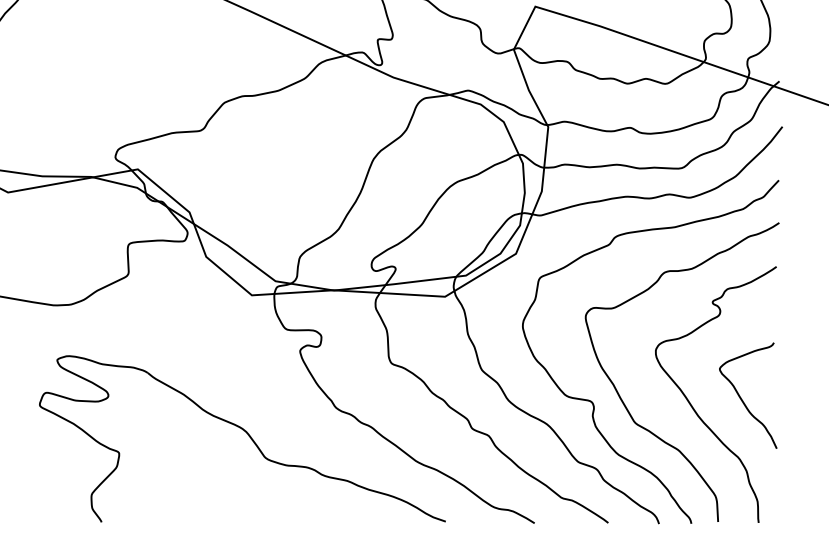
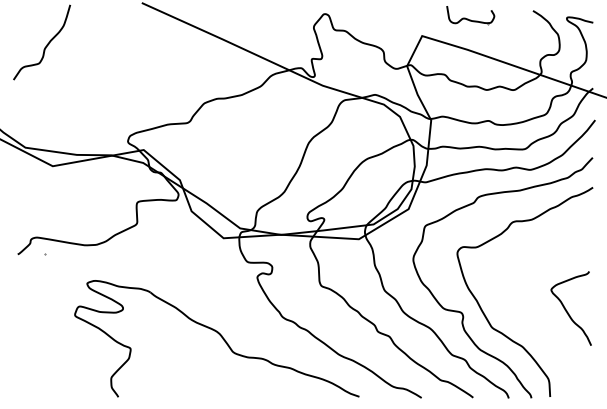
curve: (694, 407) -> (533, 316), removed

